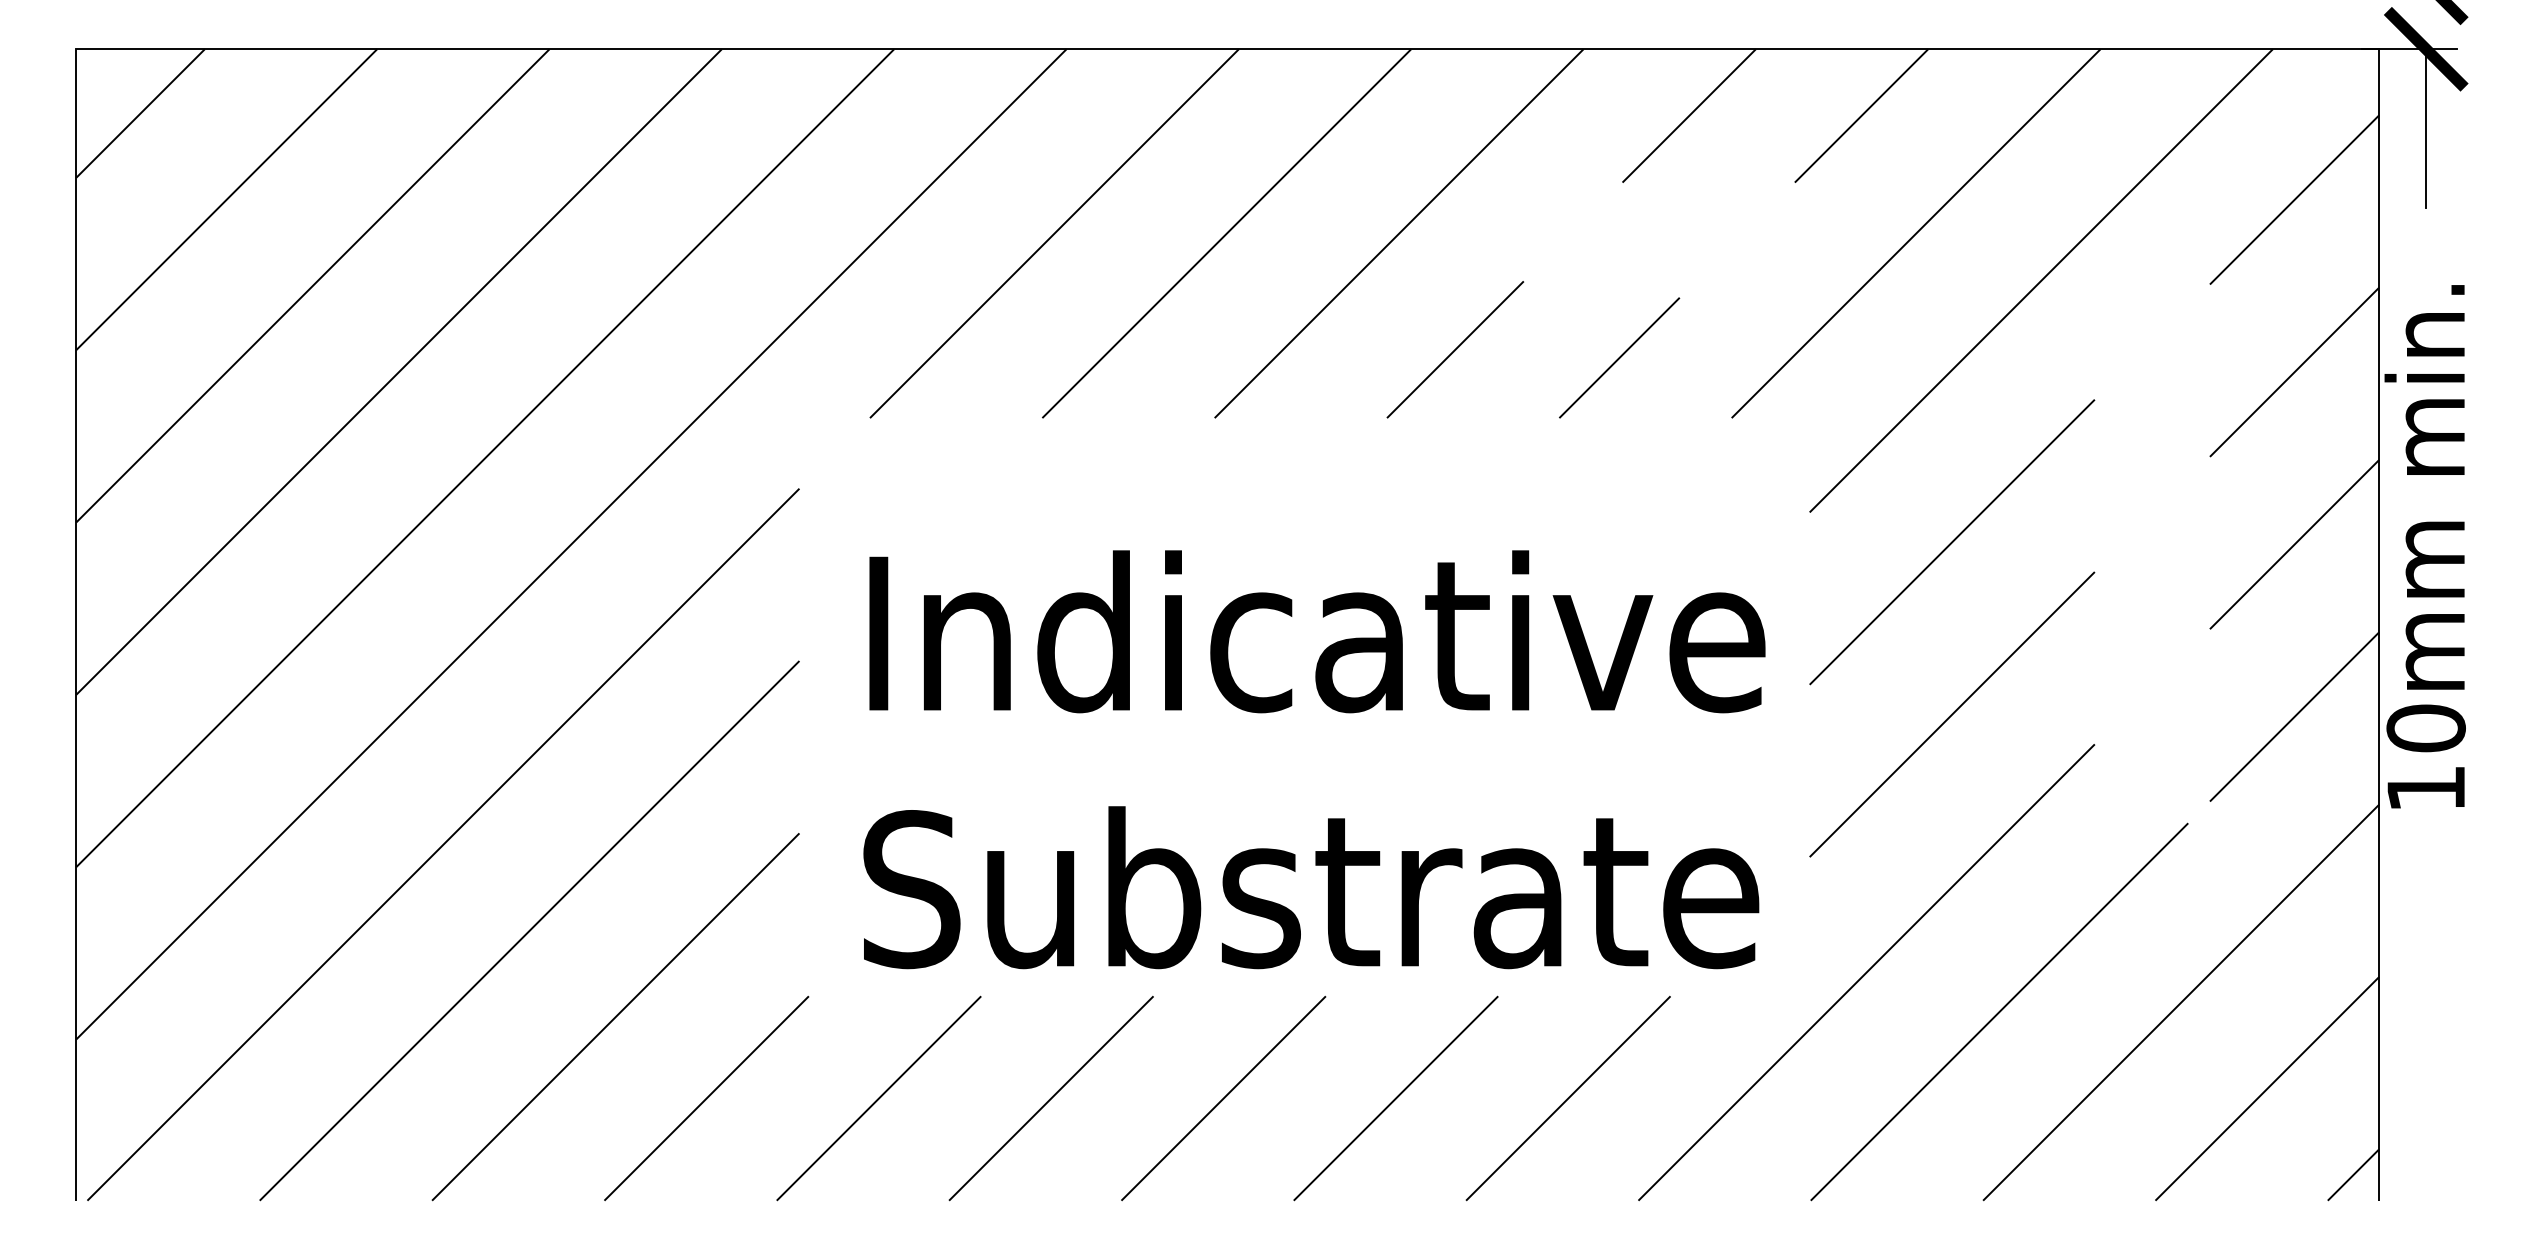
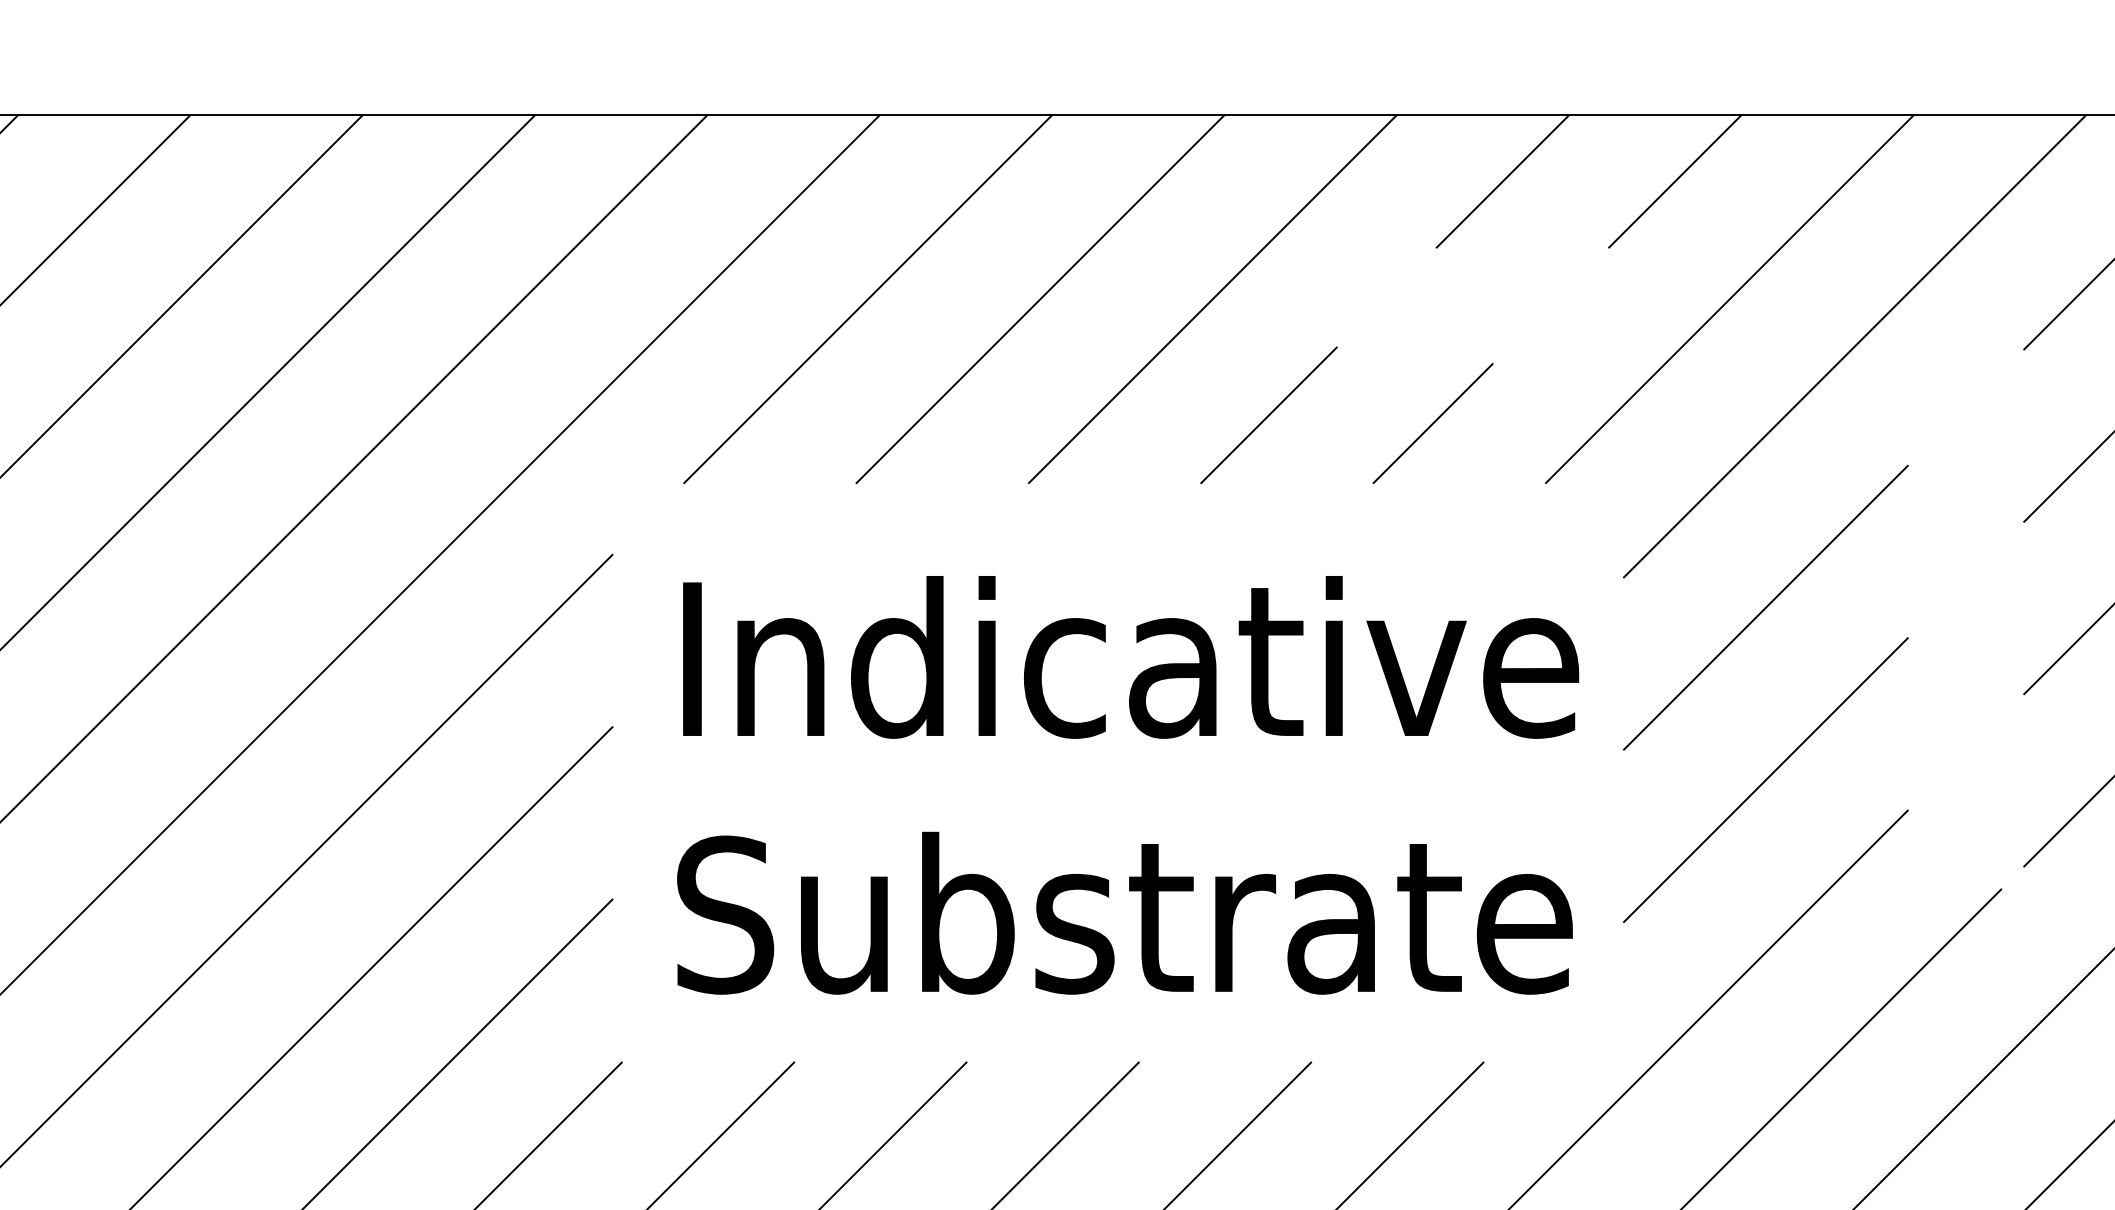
text: (1314, 759) -> (1128, 785), moved

